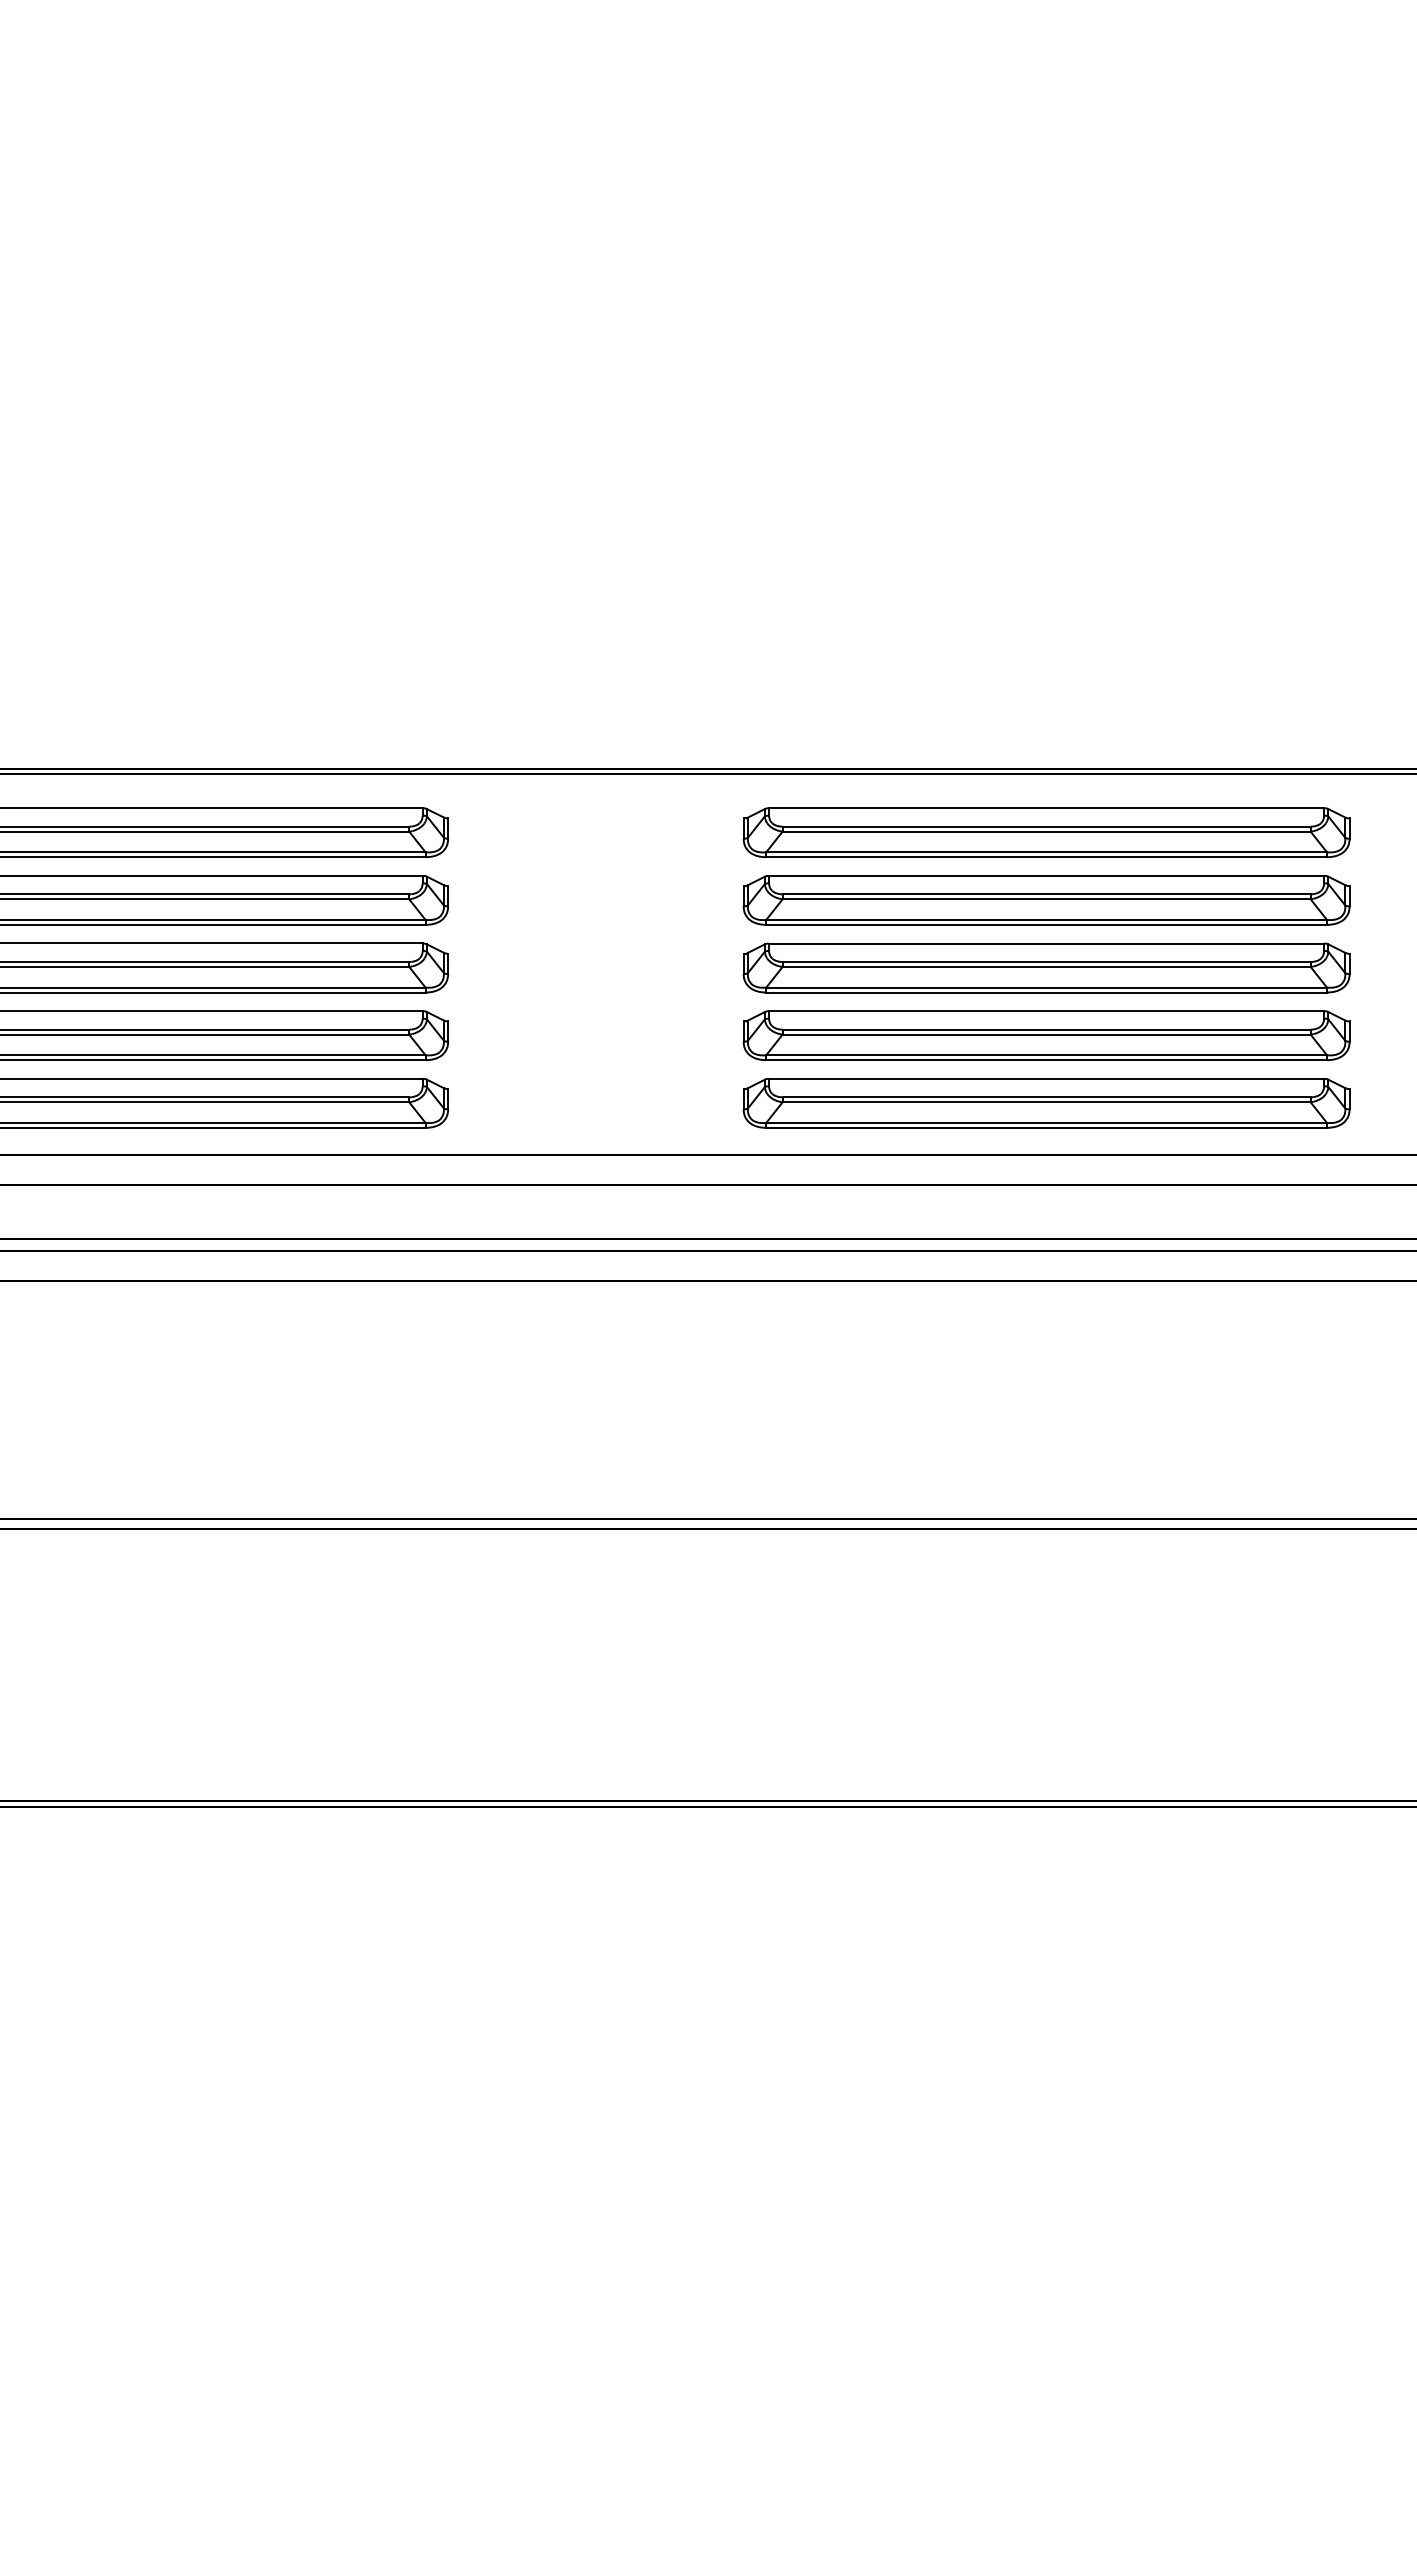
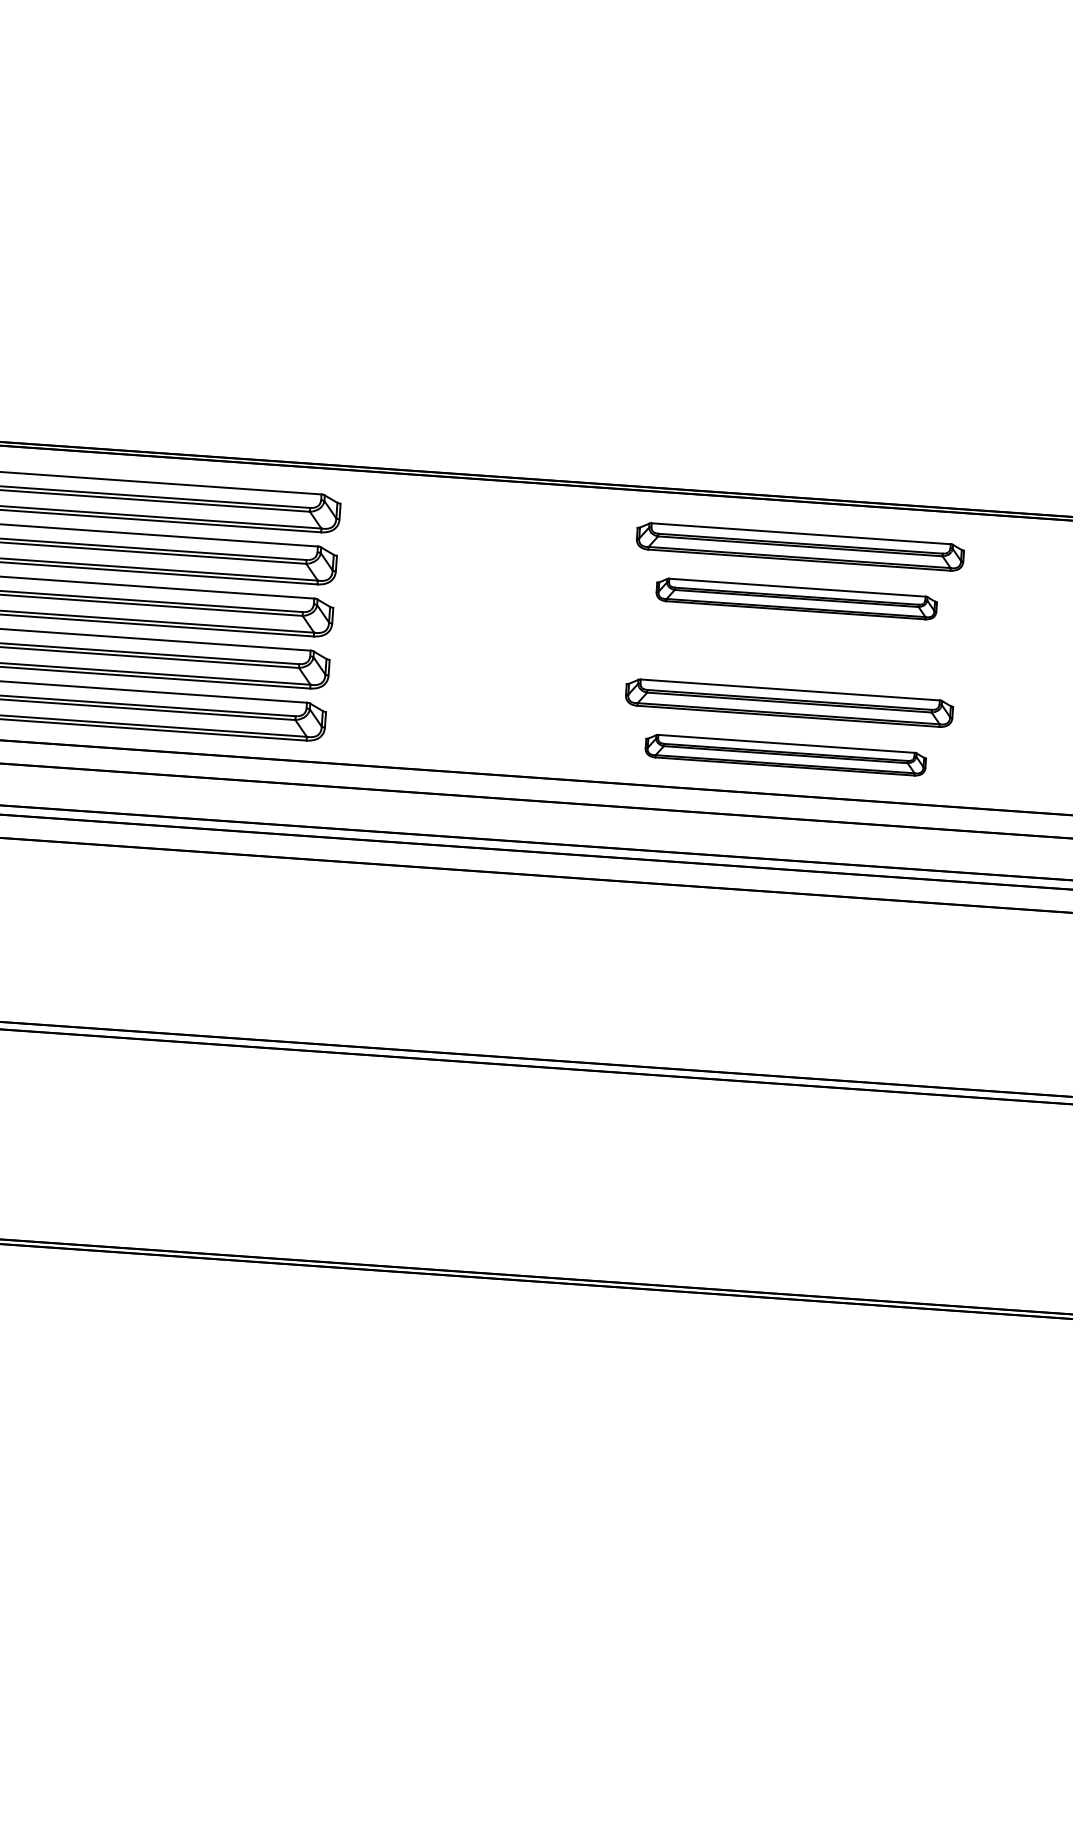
part: (1046, 832) -> (800, 546), size x0.7
part: (1046, 900) -> (796, 599), size x0.6
part: (1046, 967) -> (793, 650), removed
part: (1046, 1035) -> (789, 702), size x0.7
part: (1046, 1103) -> (785, 755), size x0.6

